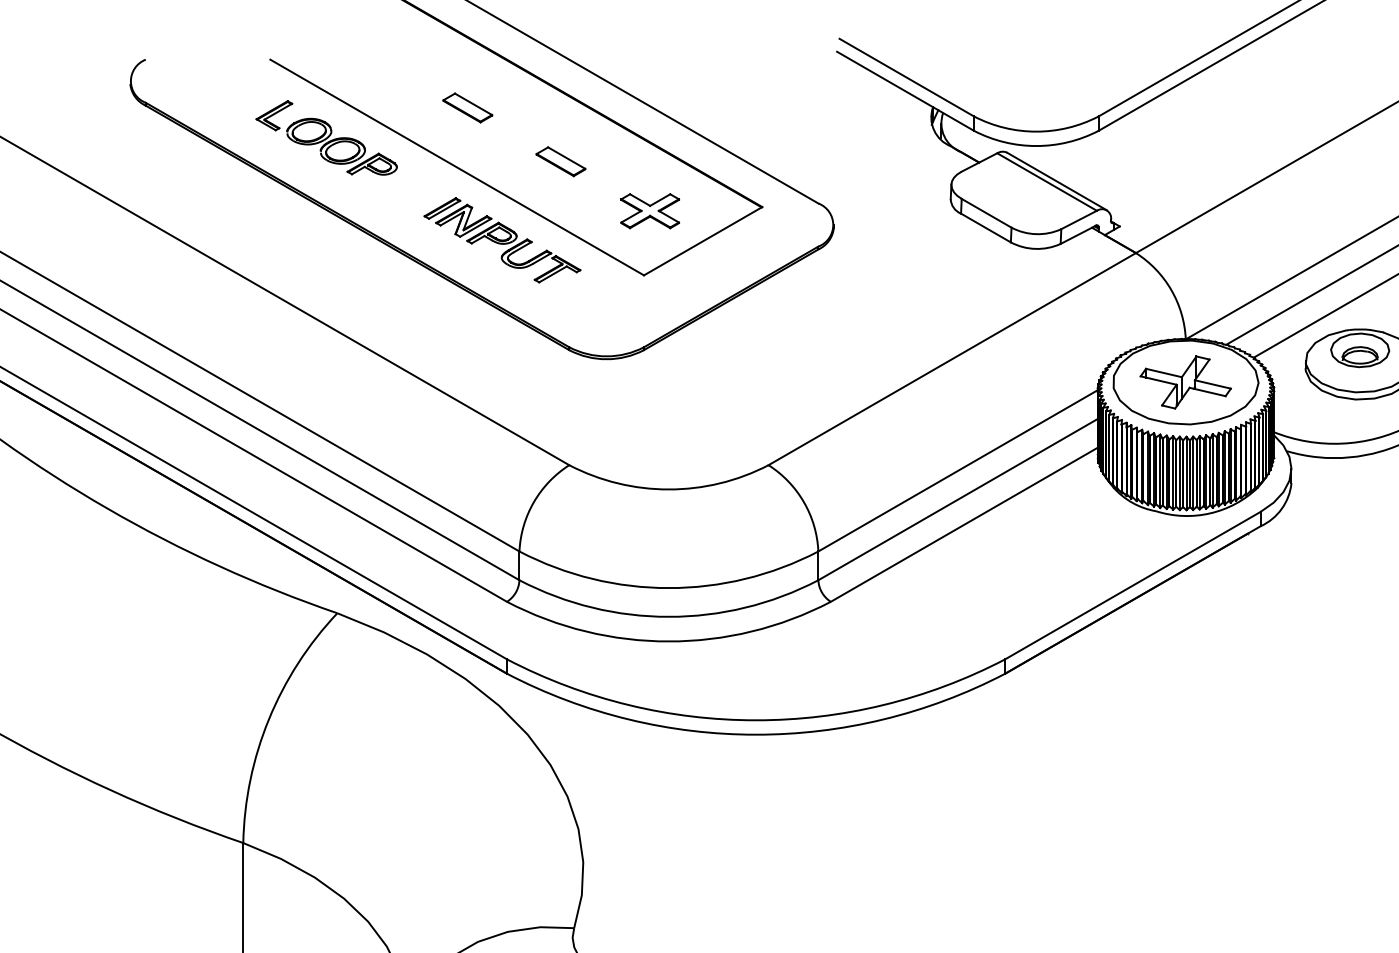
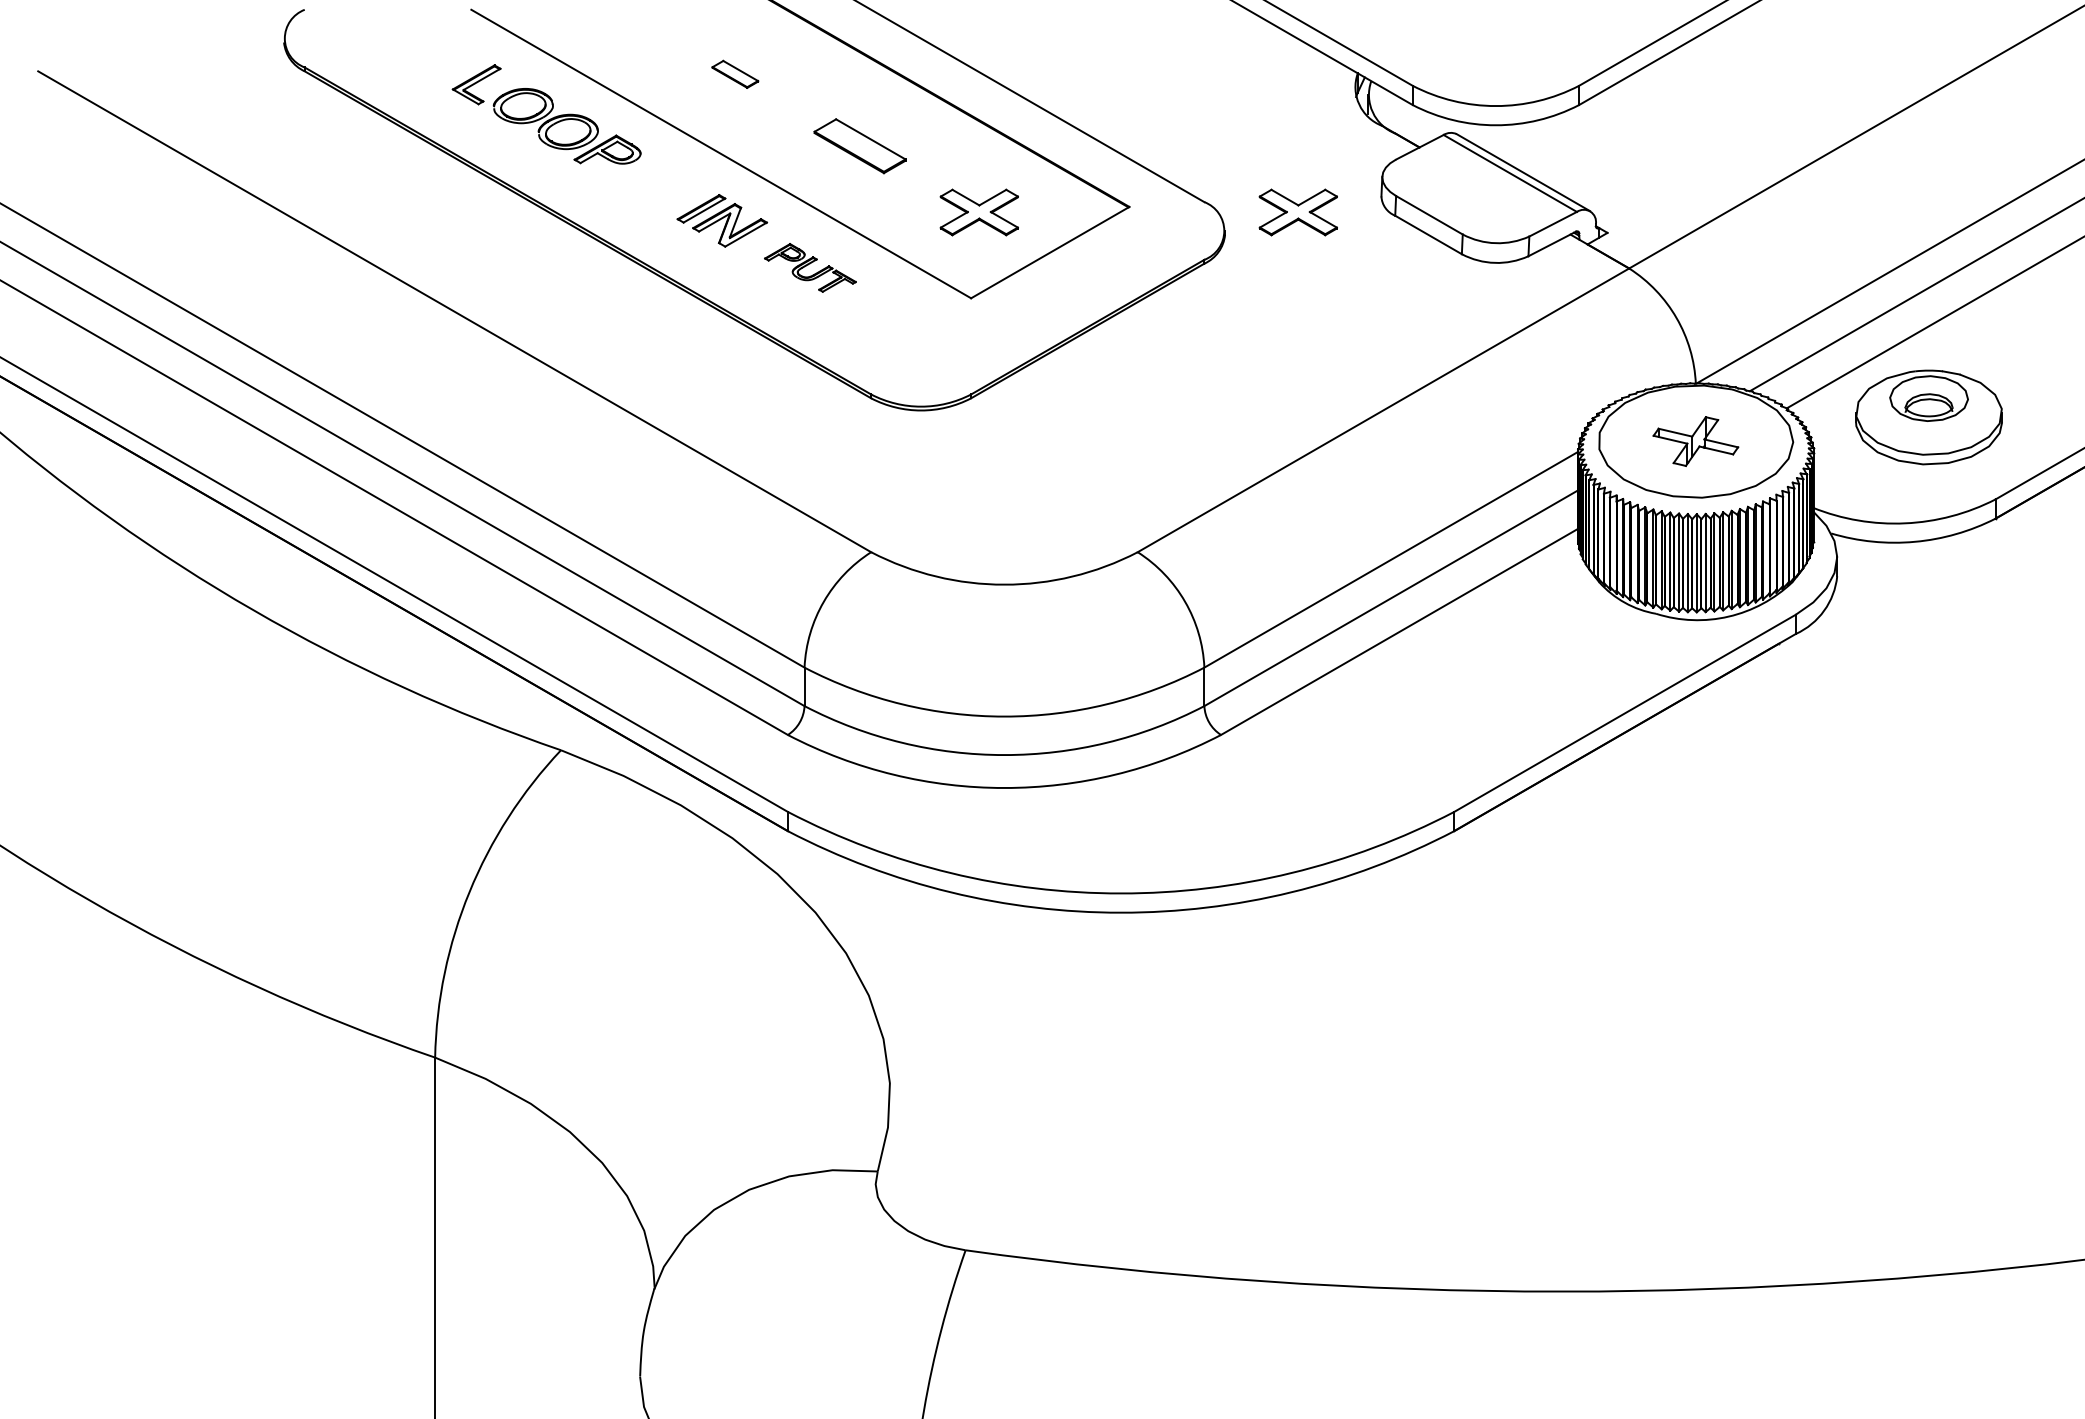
part: (467, 108) -> (734, 74), size x0.7
part: (560, 161) -> (859, 146), size x1.4
part: (887, 211) -> (1297, 212), added
part: (523, 252) -> (810, 267), size x0.6
part: (1185, 382) -> (1695, 441), size x0.7

